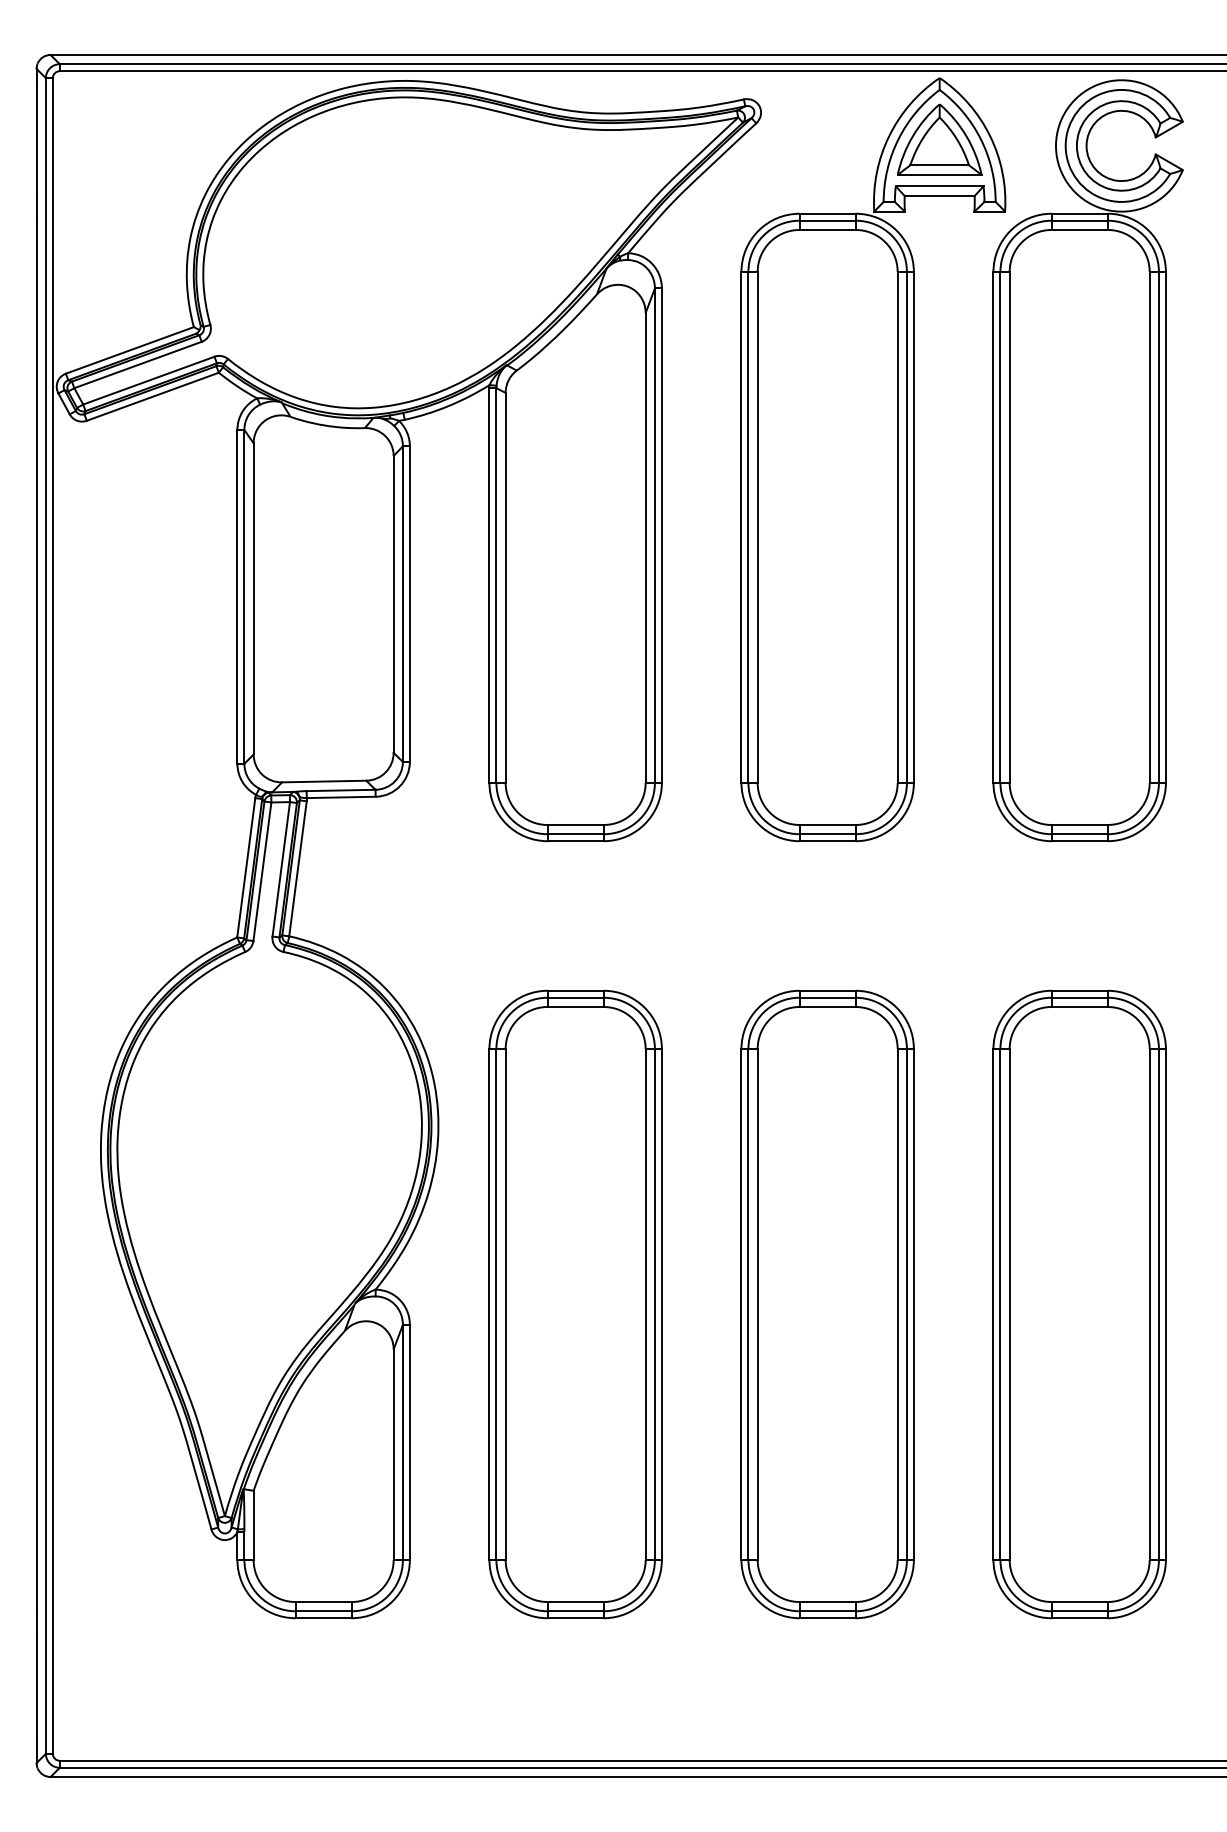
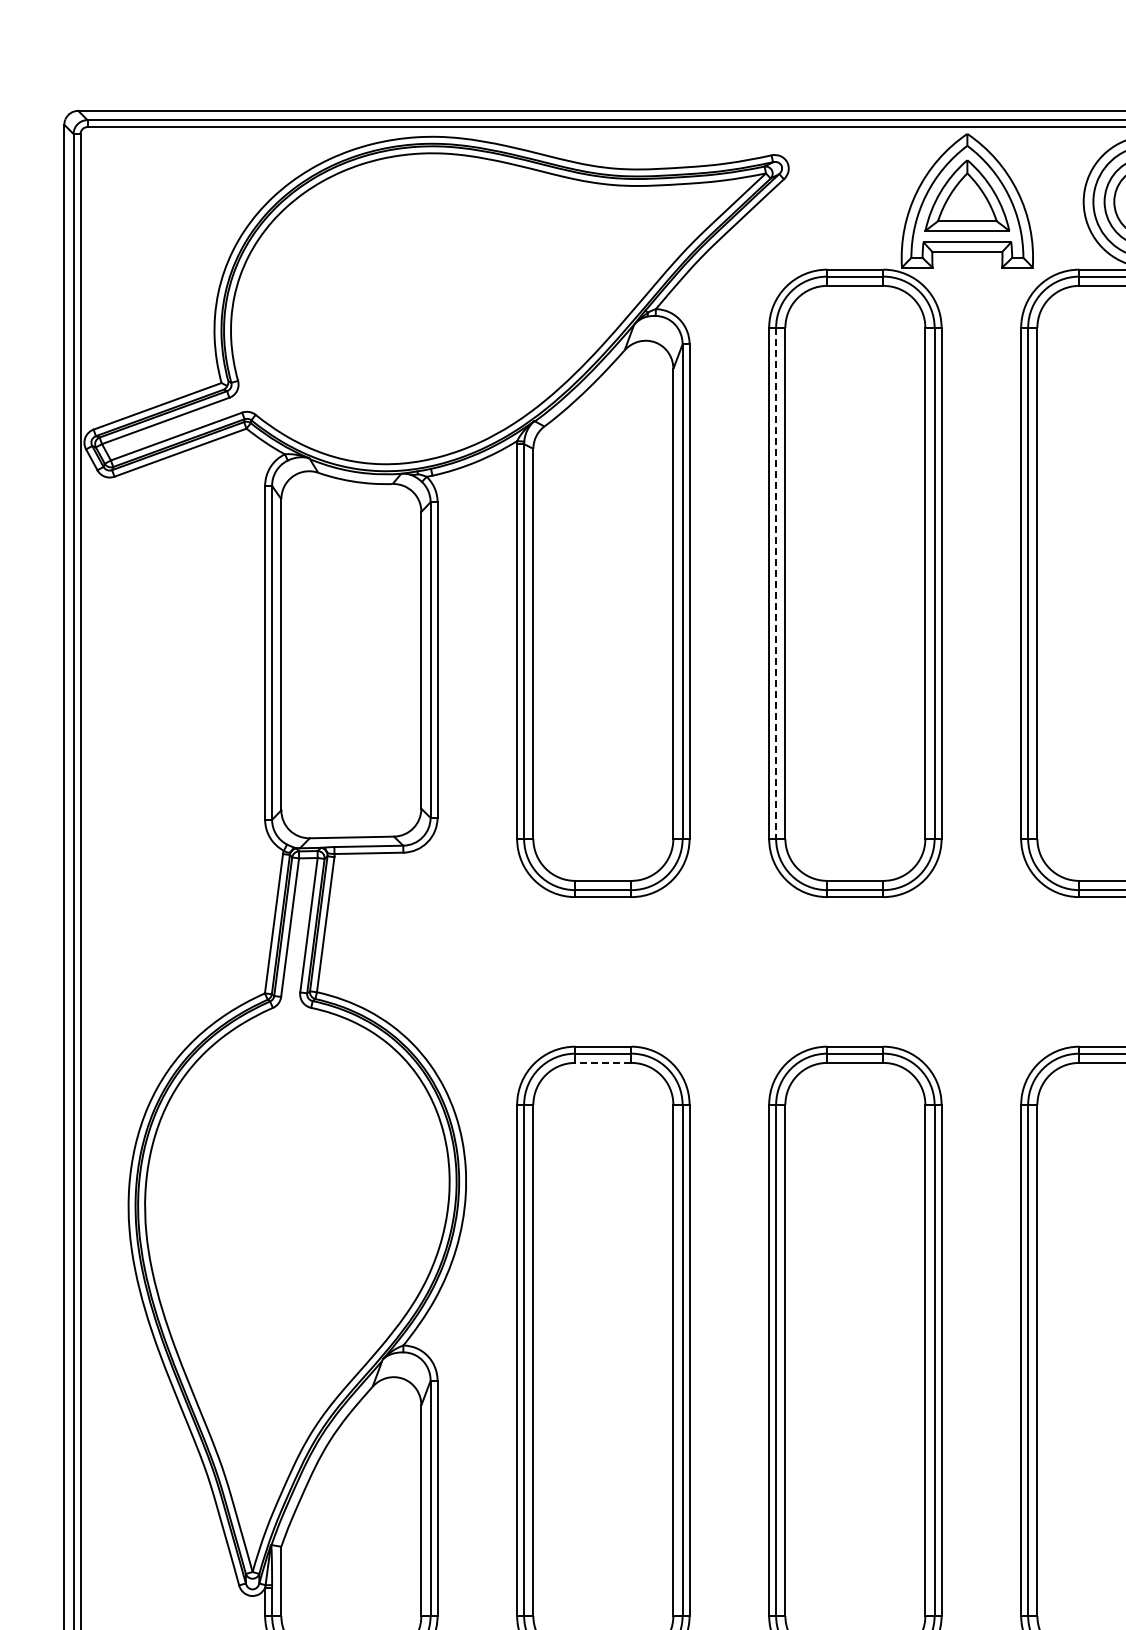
line: (748, 527) -> (776, 583), solid -> dashed
line: (575, 1007) -> (603, 1063), solid -> dashed

